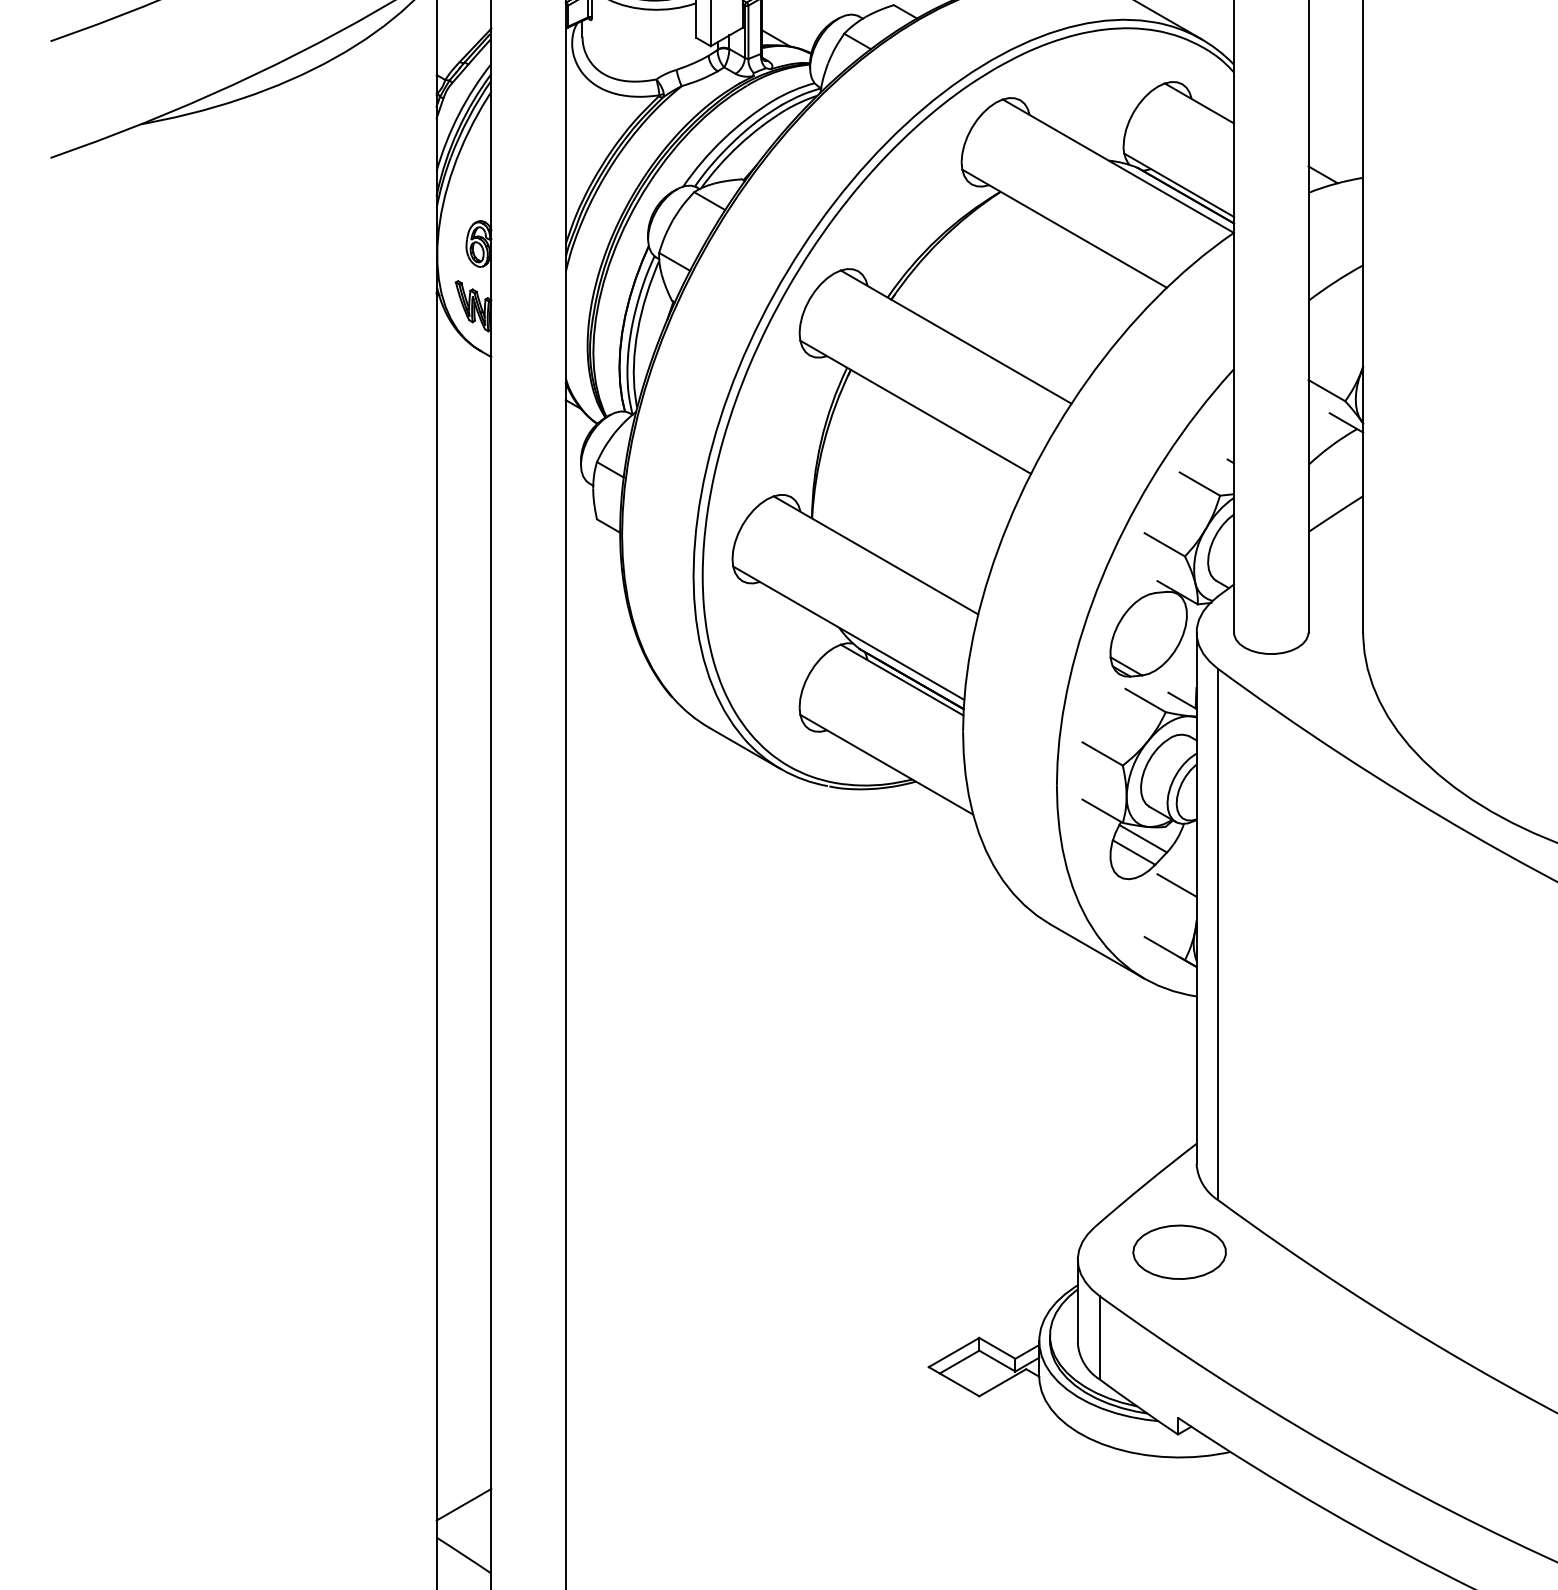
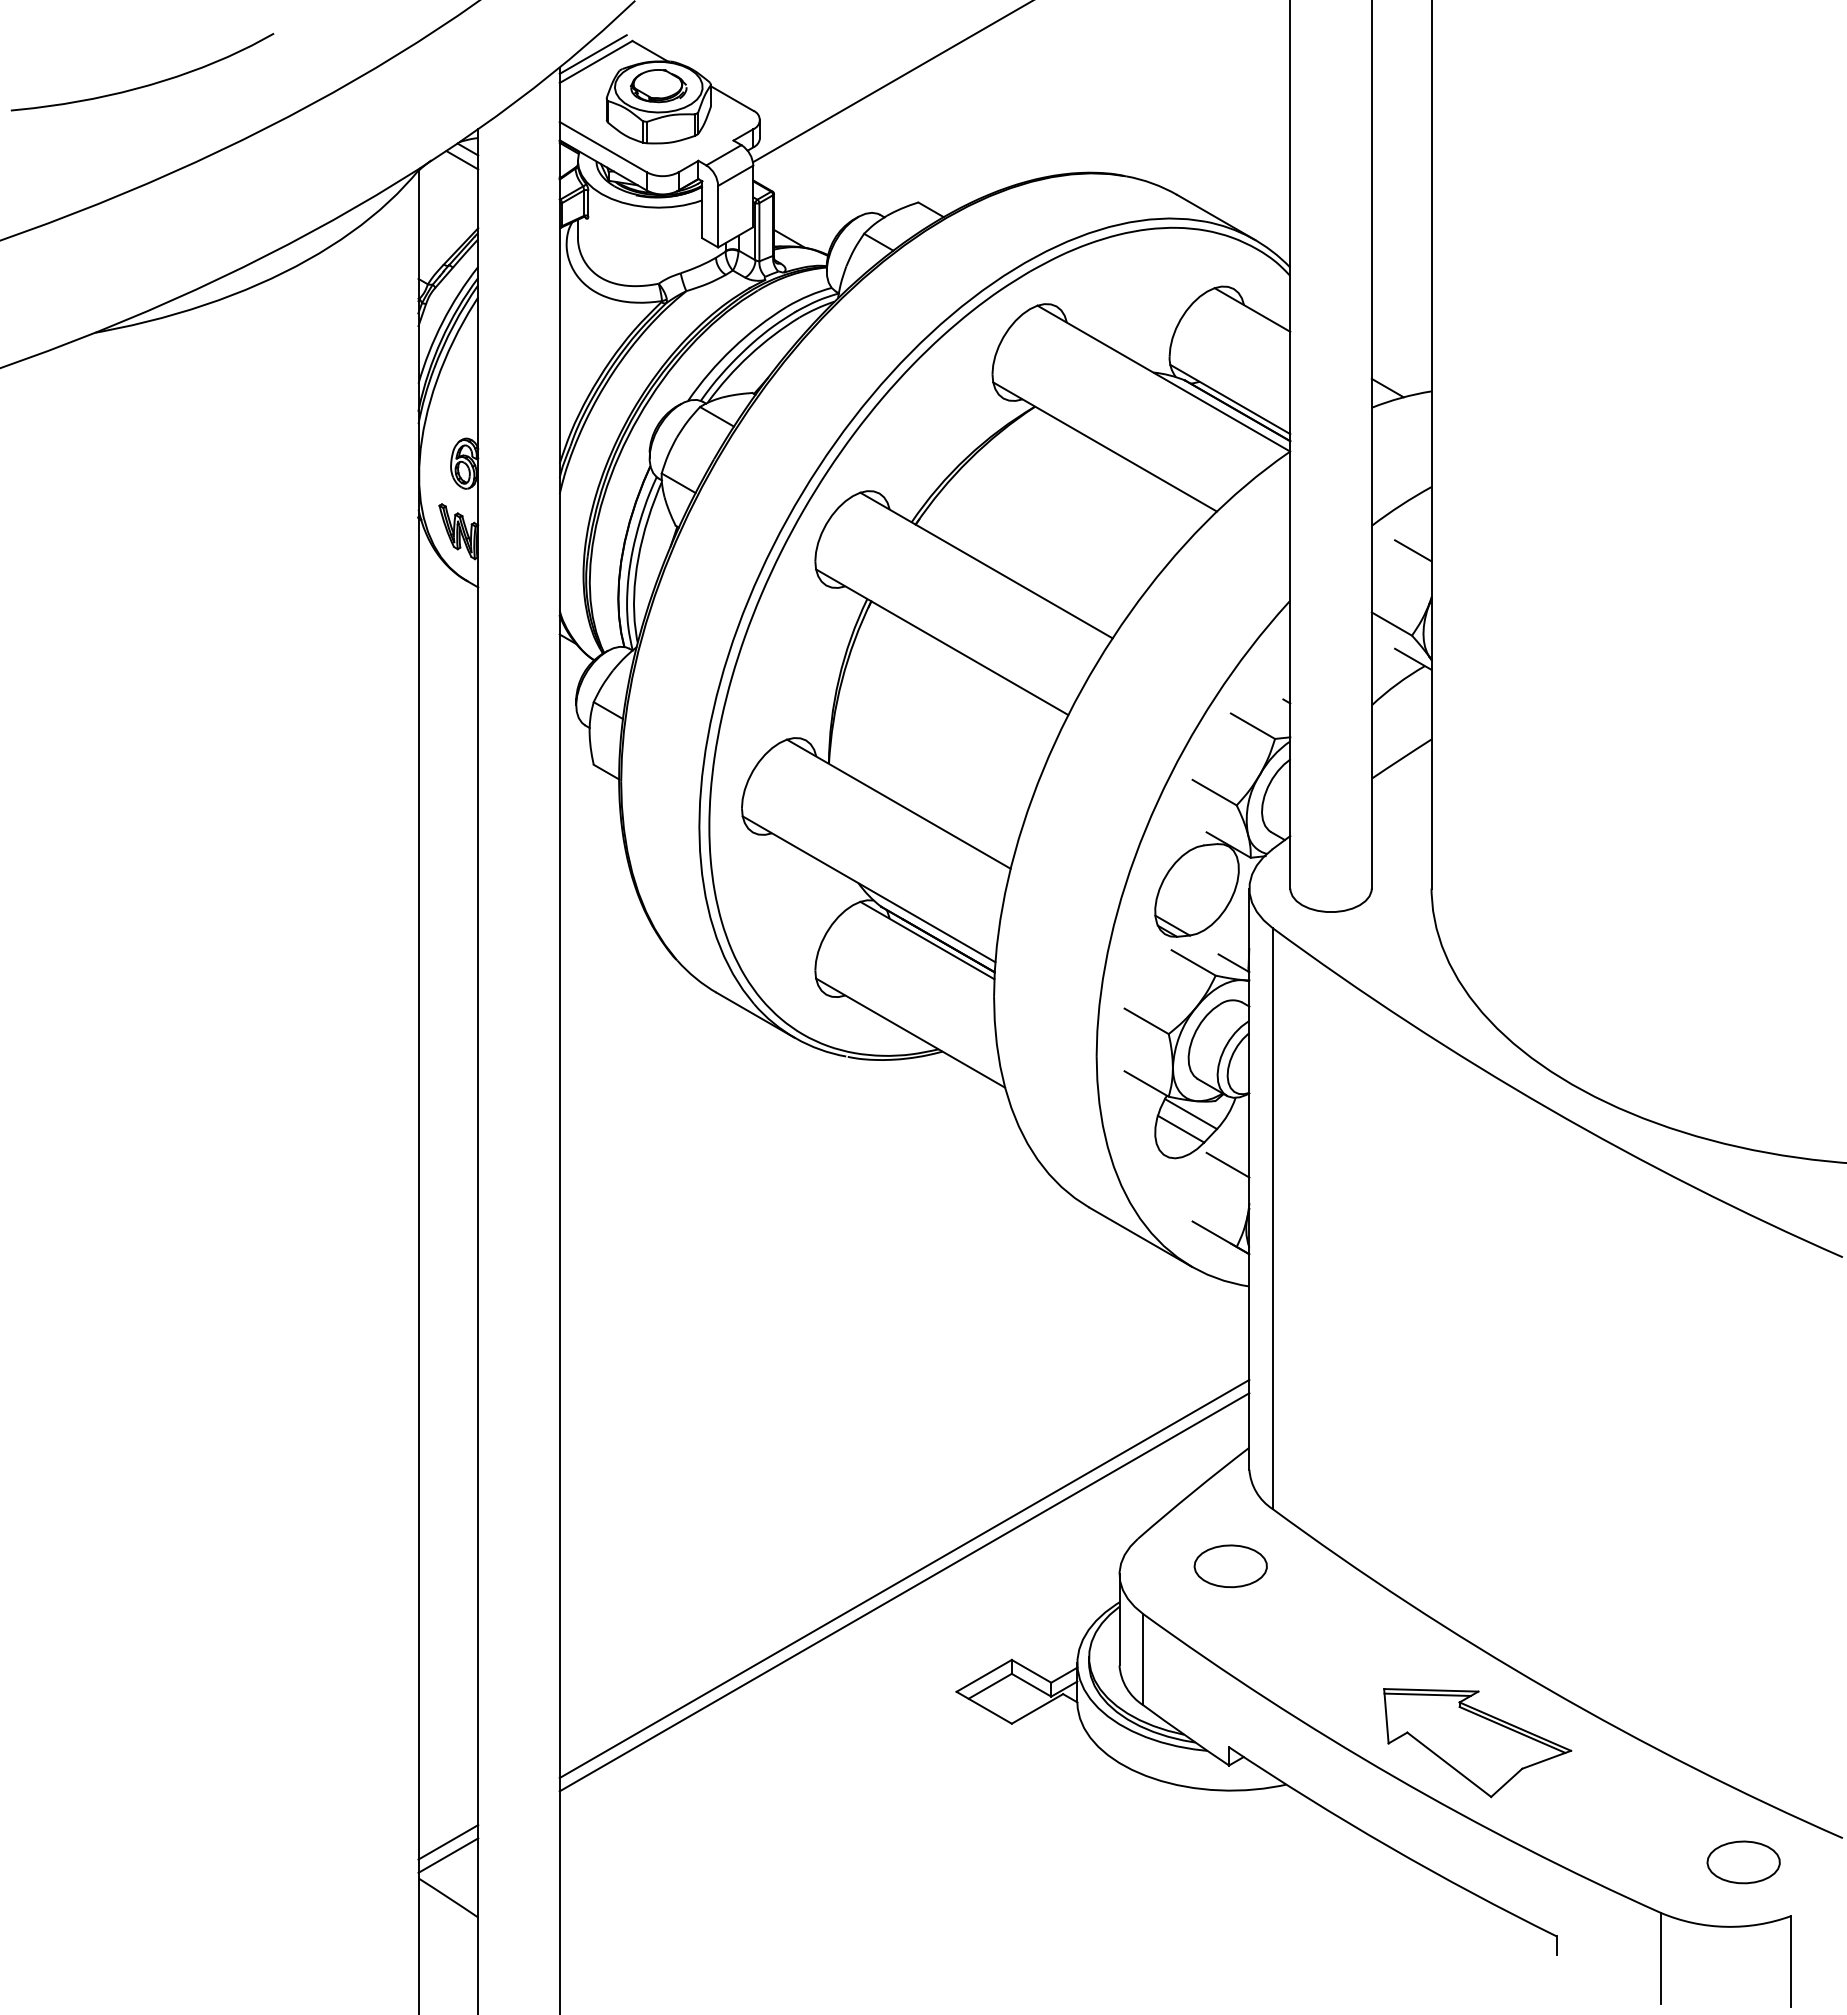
line: (1346, 323) -> (1413, 550), added
part: (1179, 1252) -> (1230, 1566), size x0.71
line: (881, 1263) -> (904, 1578), added
line: (881, 1276) -> (904, 1592), added
part: (1405, 1414) -> (1477, 1743), added
line: (464, 1516) -> (448, 1855), added

